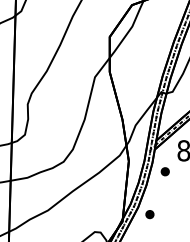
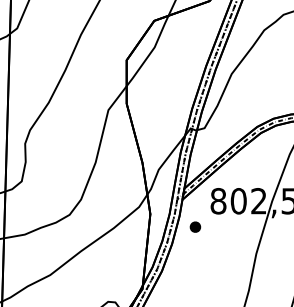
part: (149, 214) -> (176, 279), removed

